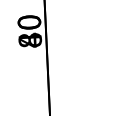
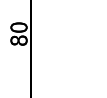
text: (29, 40) -> (18, 40), 40 -> 80

